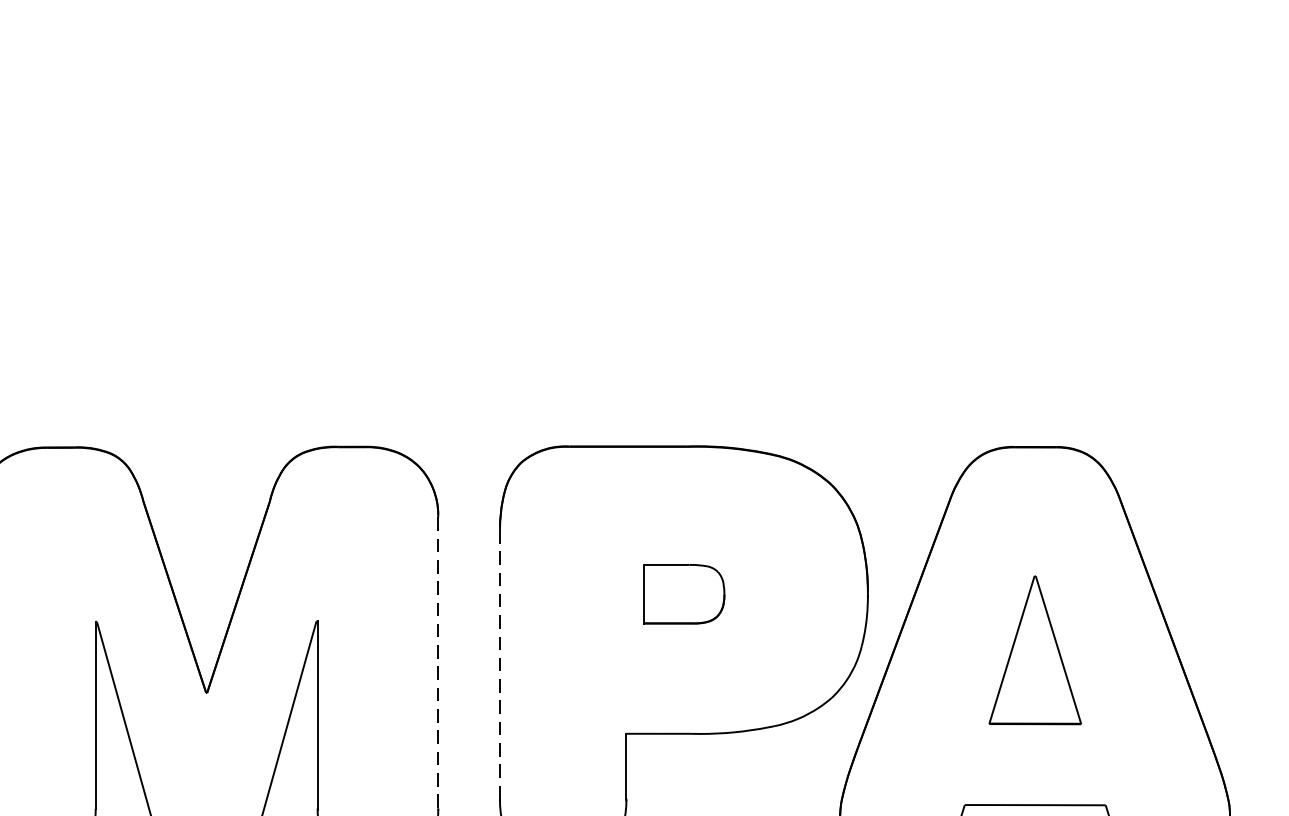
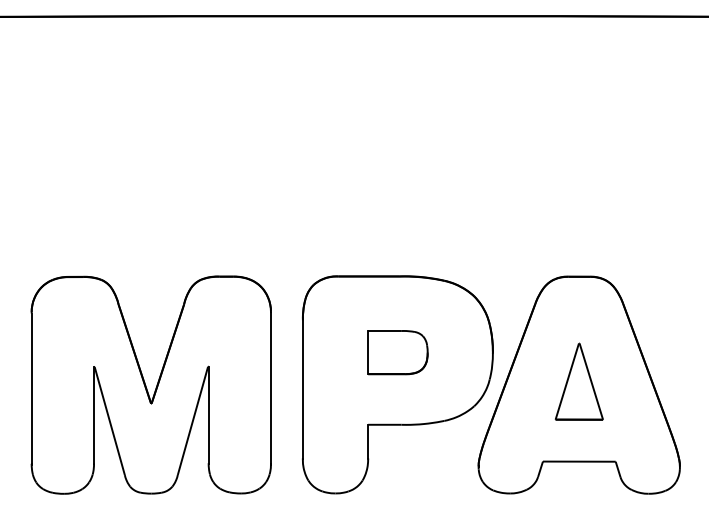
part: (683, 593) -> (397, 352), size x1.43
line: (437, 663) -> (270, 388), dashed -> solid
line: (499, 663) -> (302, 388), dashed -> solid

